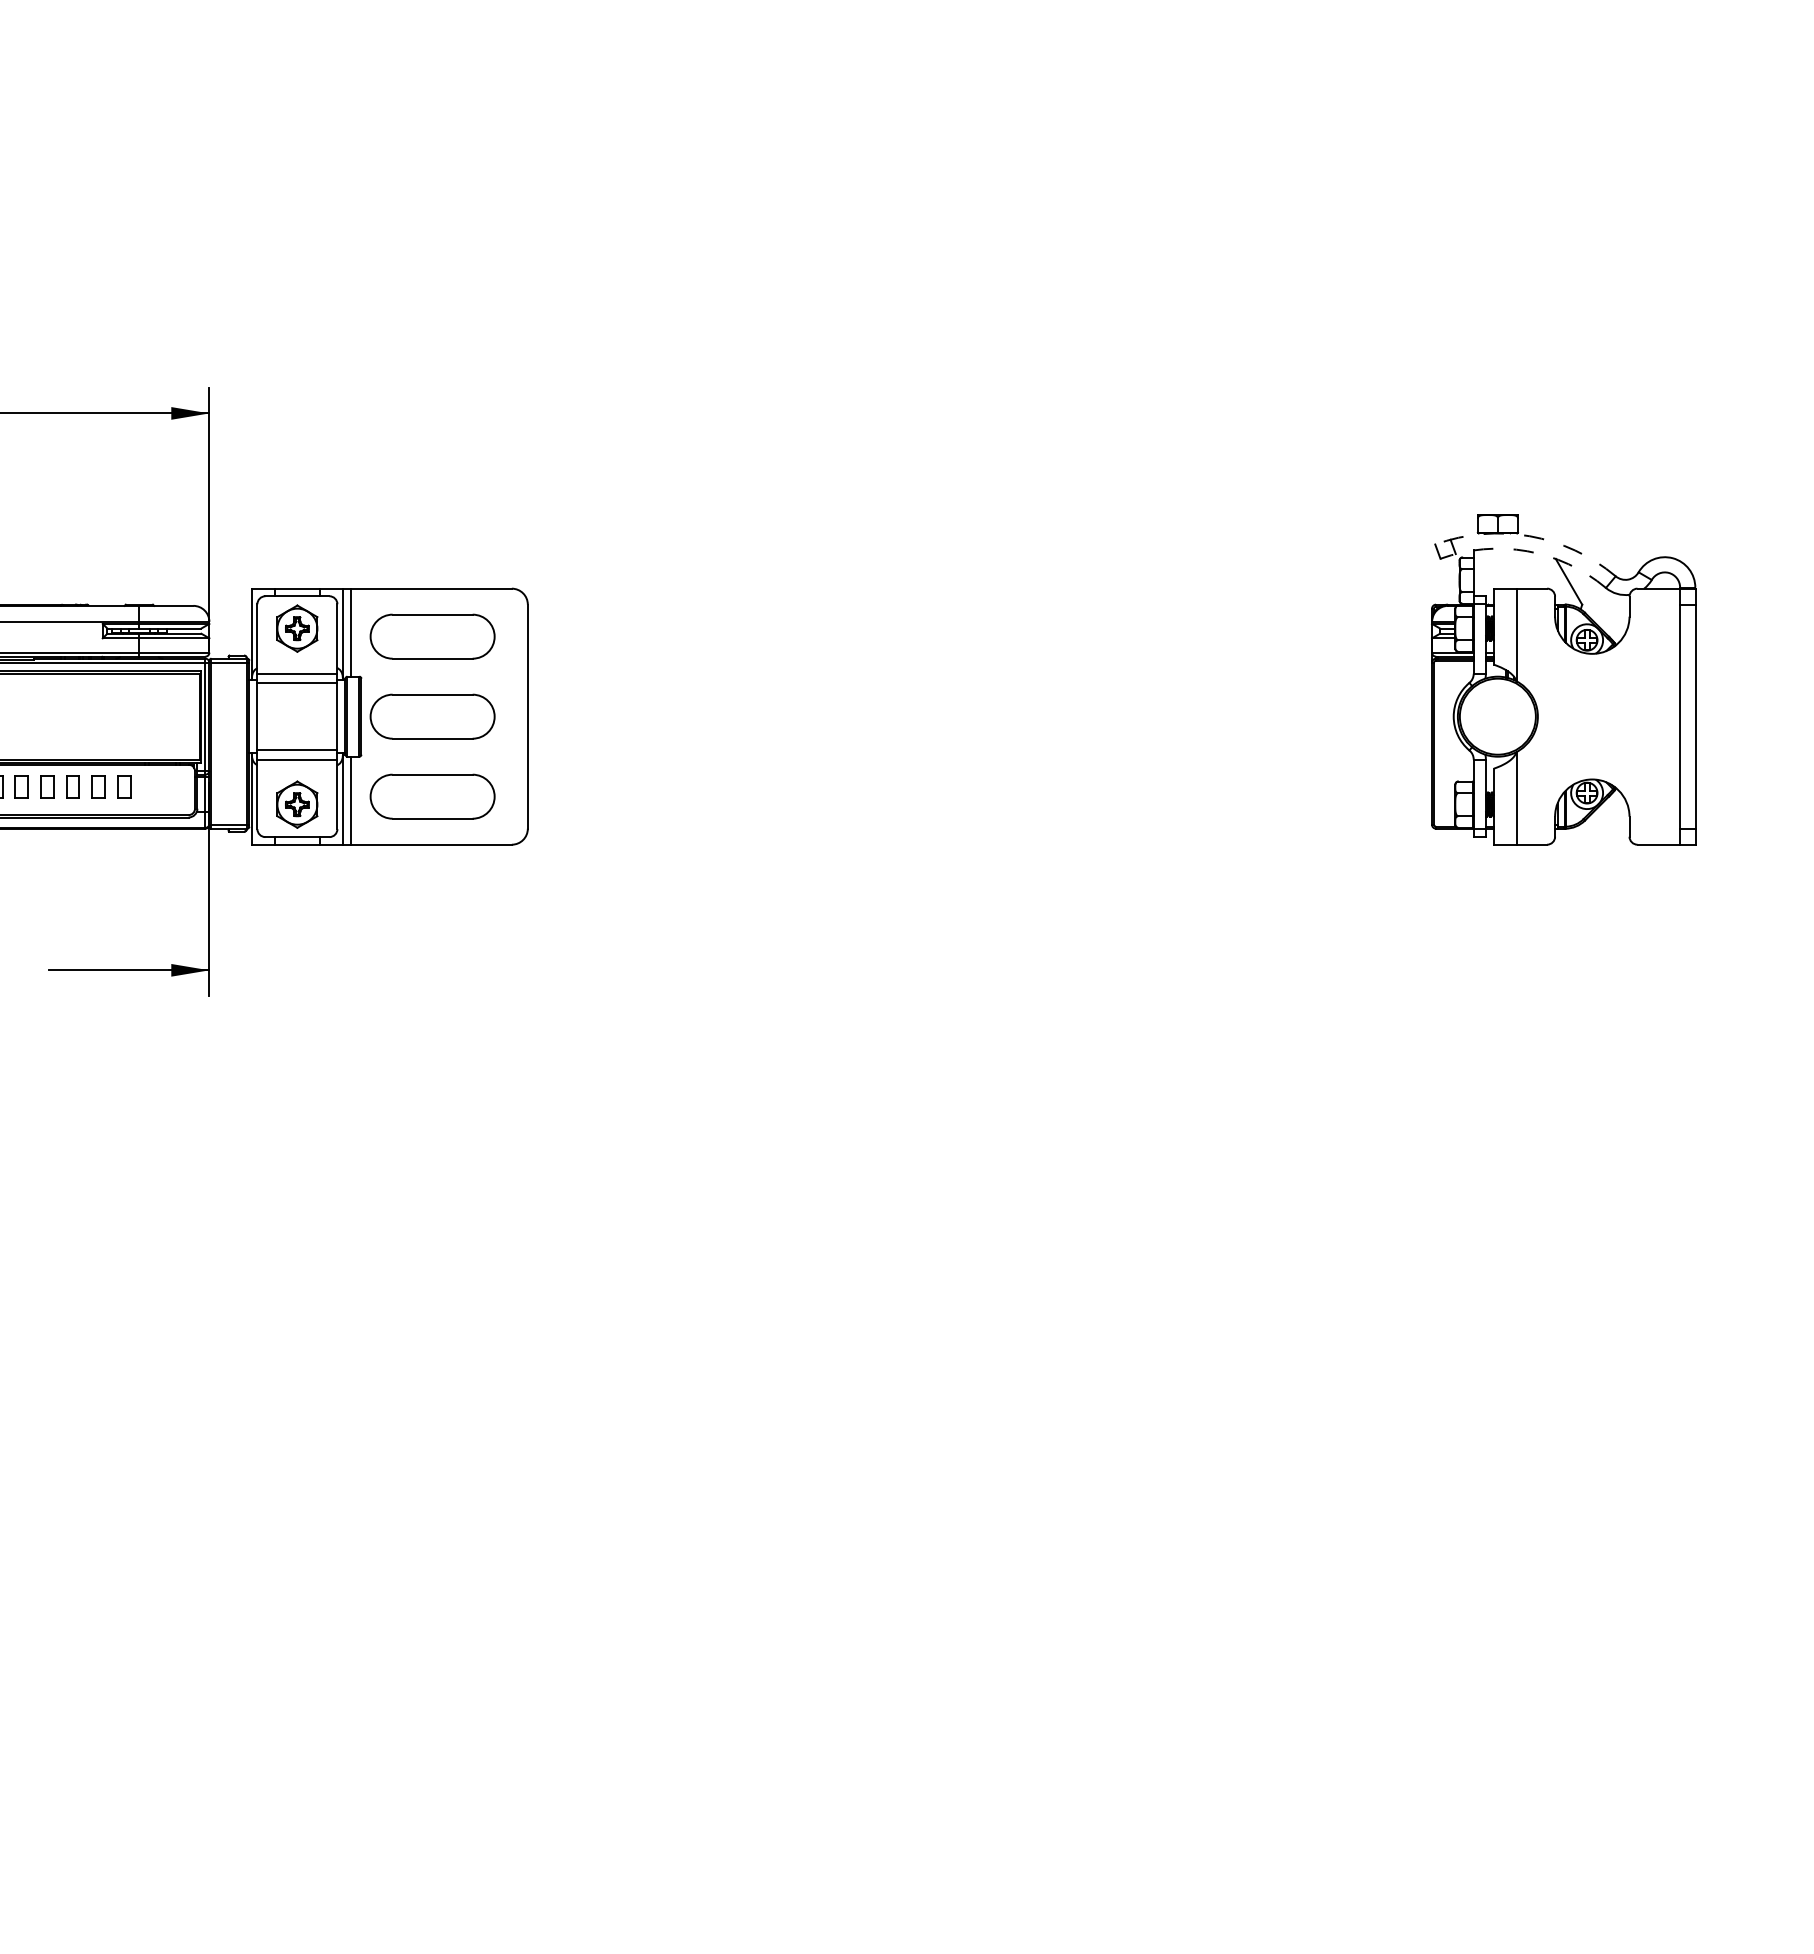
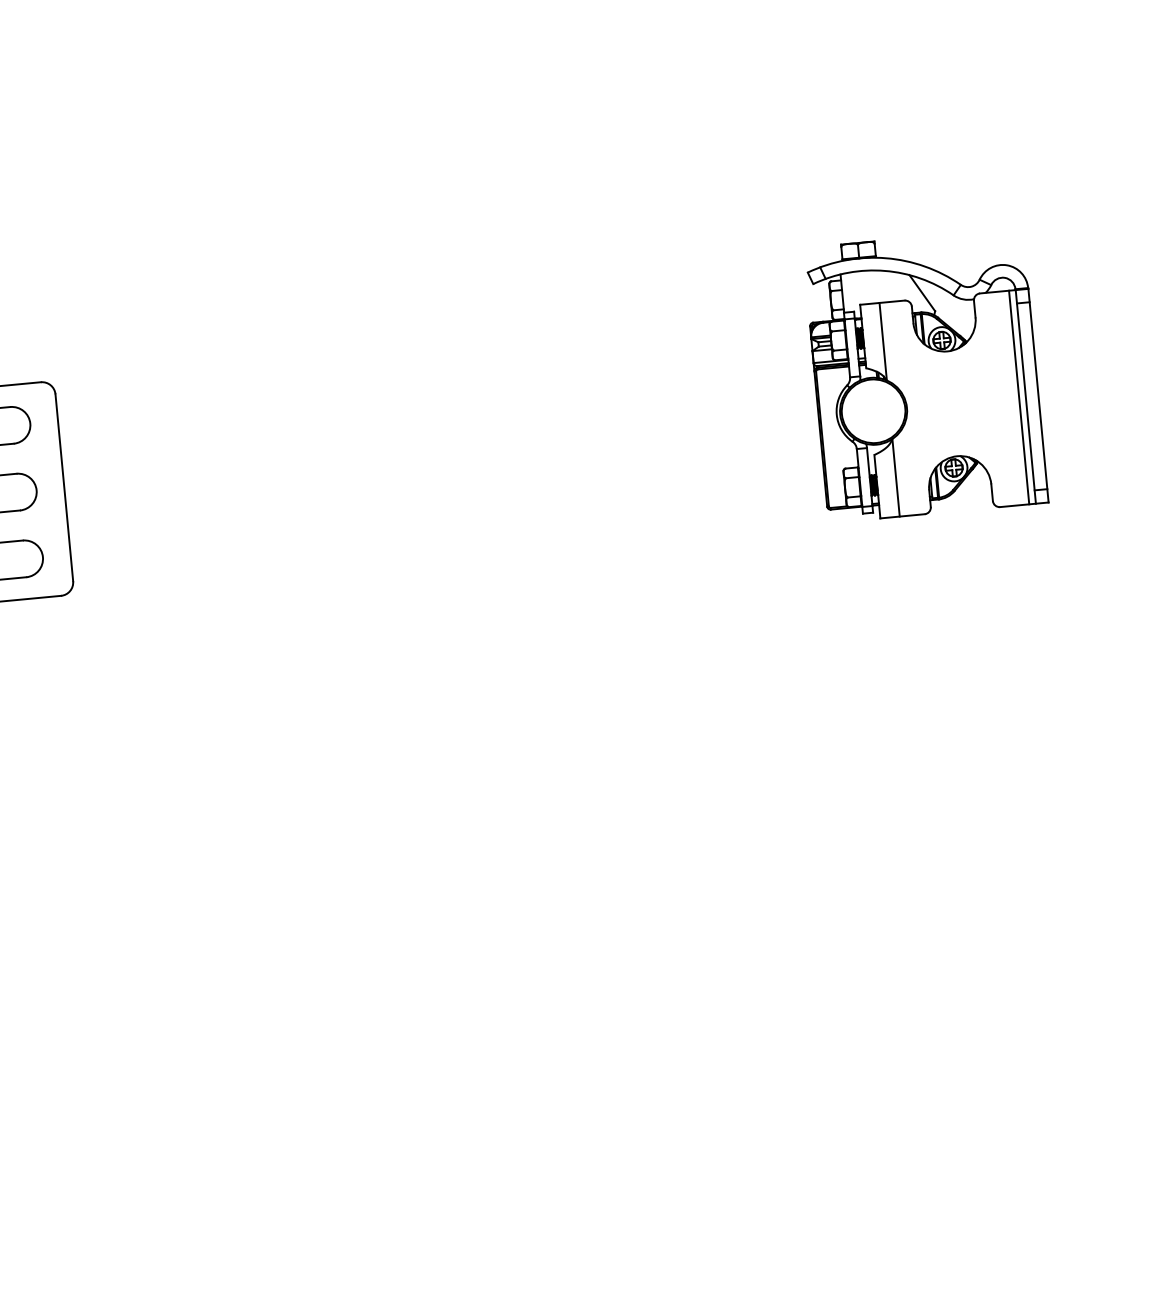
arc: (1529, 536) -> (885, 258), dashed -> solid
arc: (1527, 551) -> (885, 271), dashed -> solid
line: (1672, 716) -> (1019, 397), added

